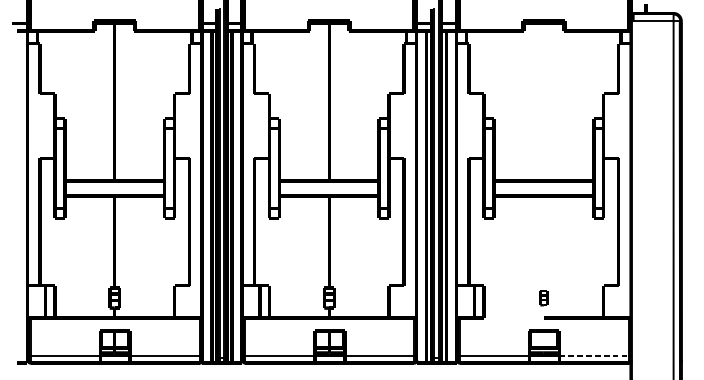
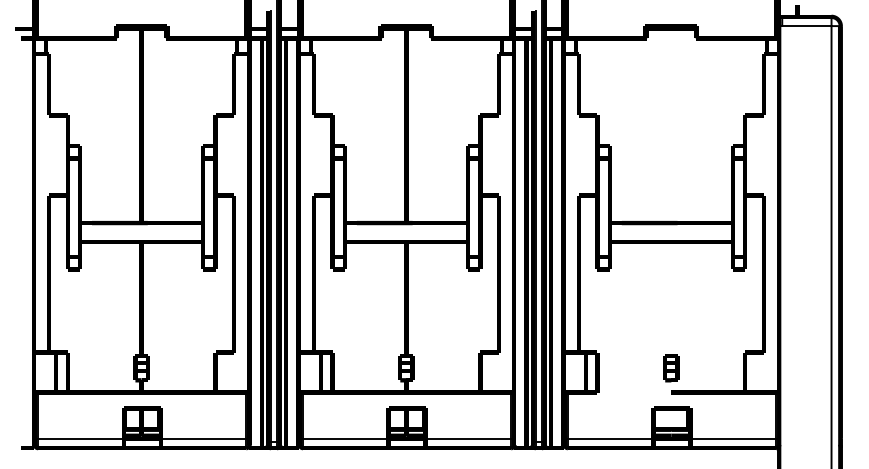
part: (543, 298) -> (671, 368), size x1.43
line: (594, 355) -> (733, 438), dashed -> solid

